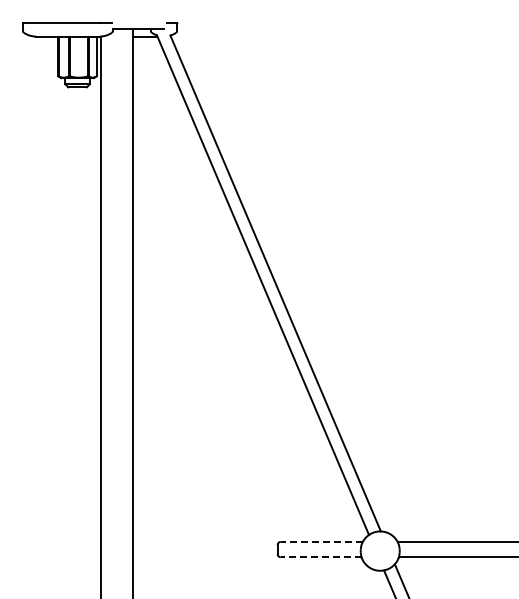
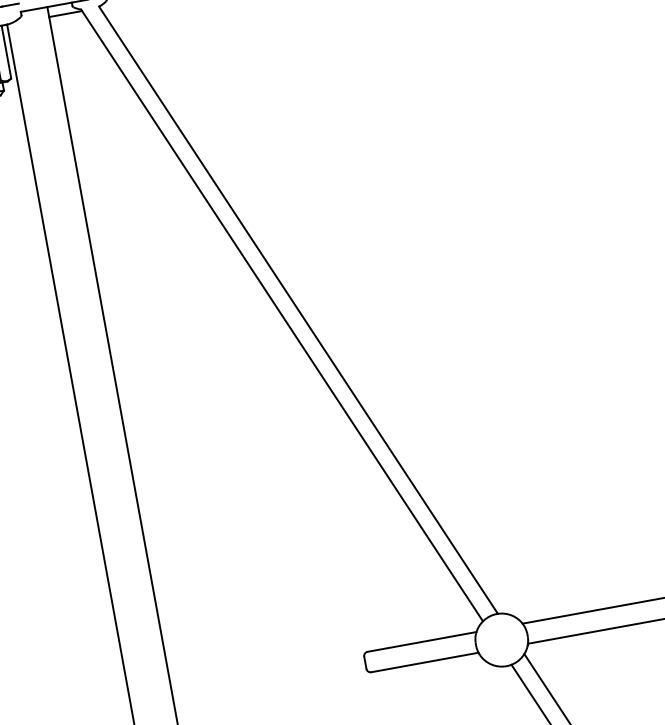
line: (321, 541) -> (421, 641), dashed -> solid
line: (320, 557) -> (424, 662), dashed -> solid

